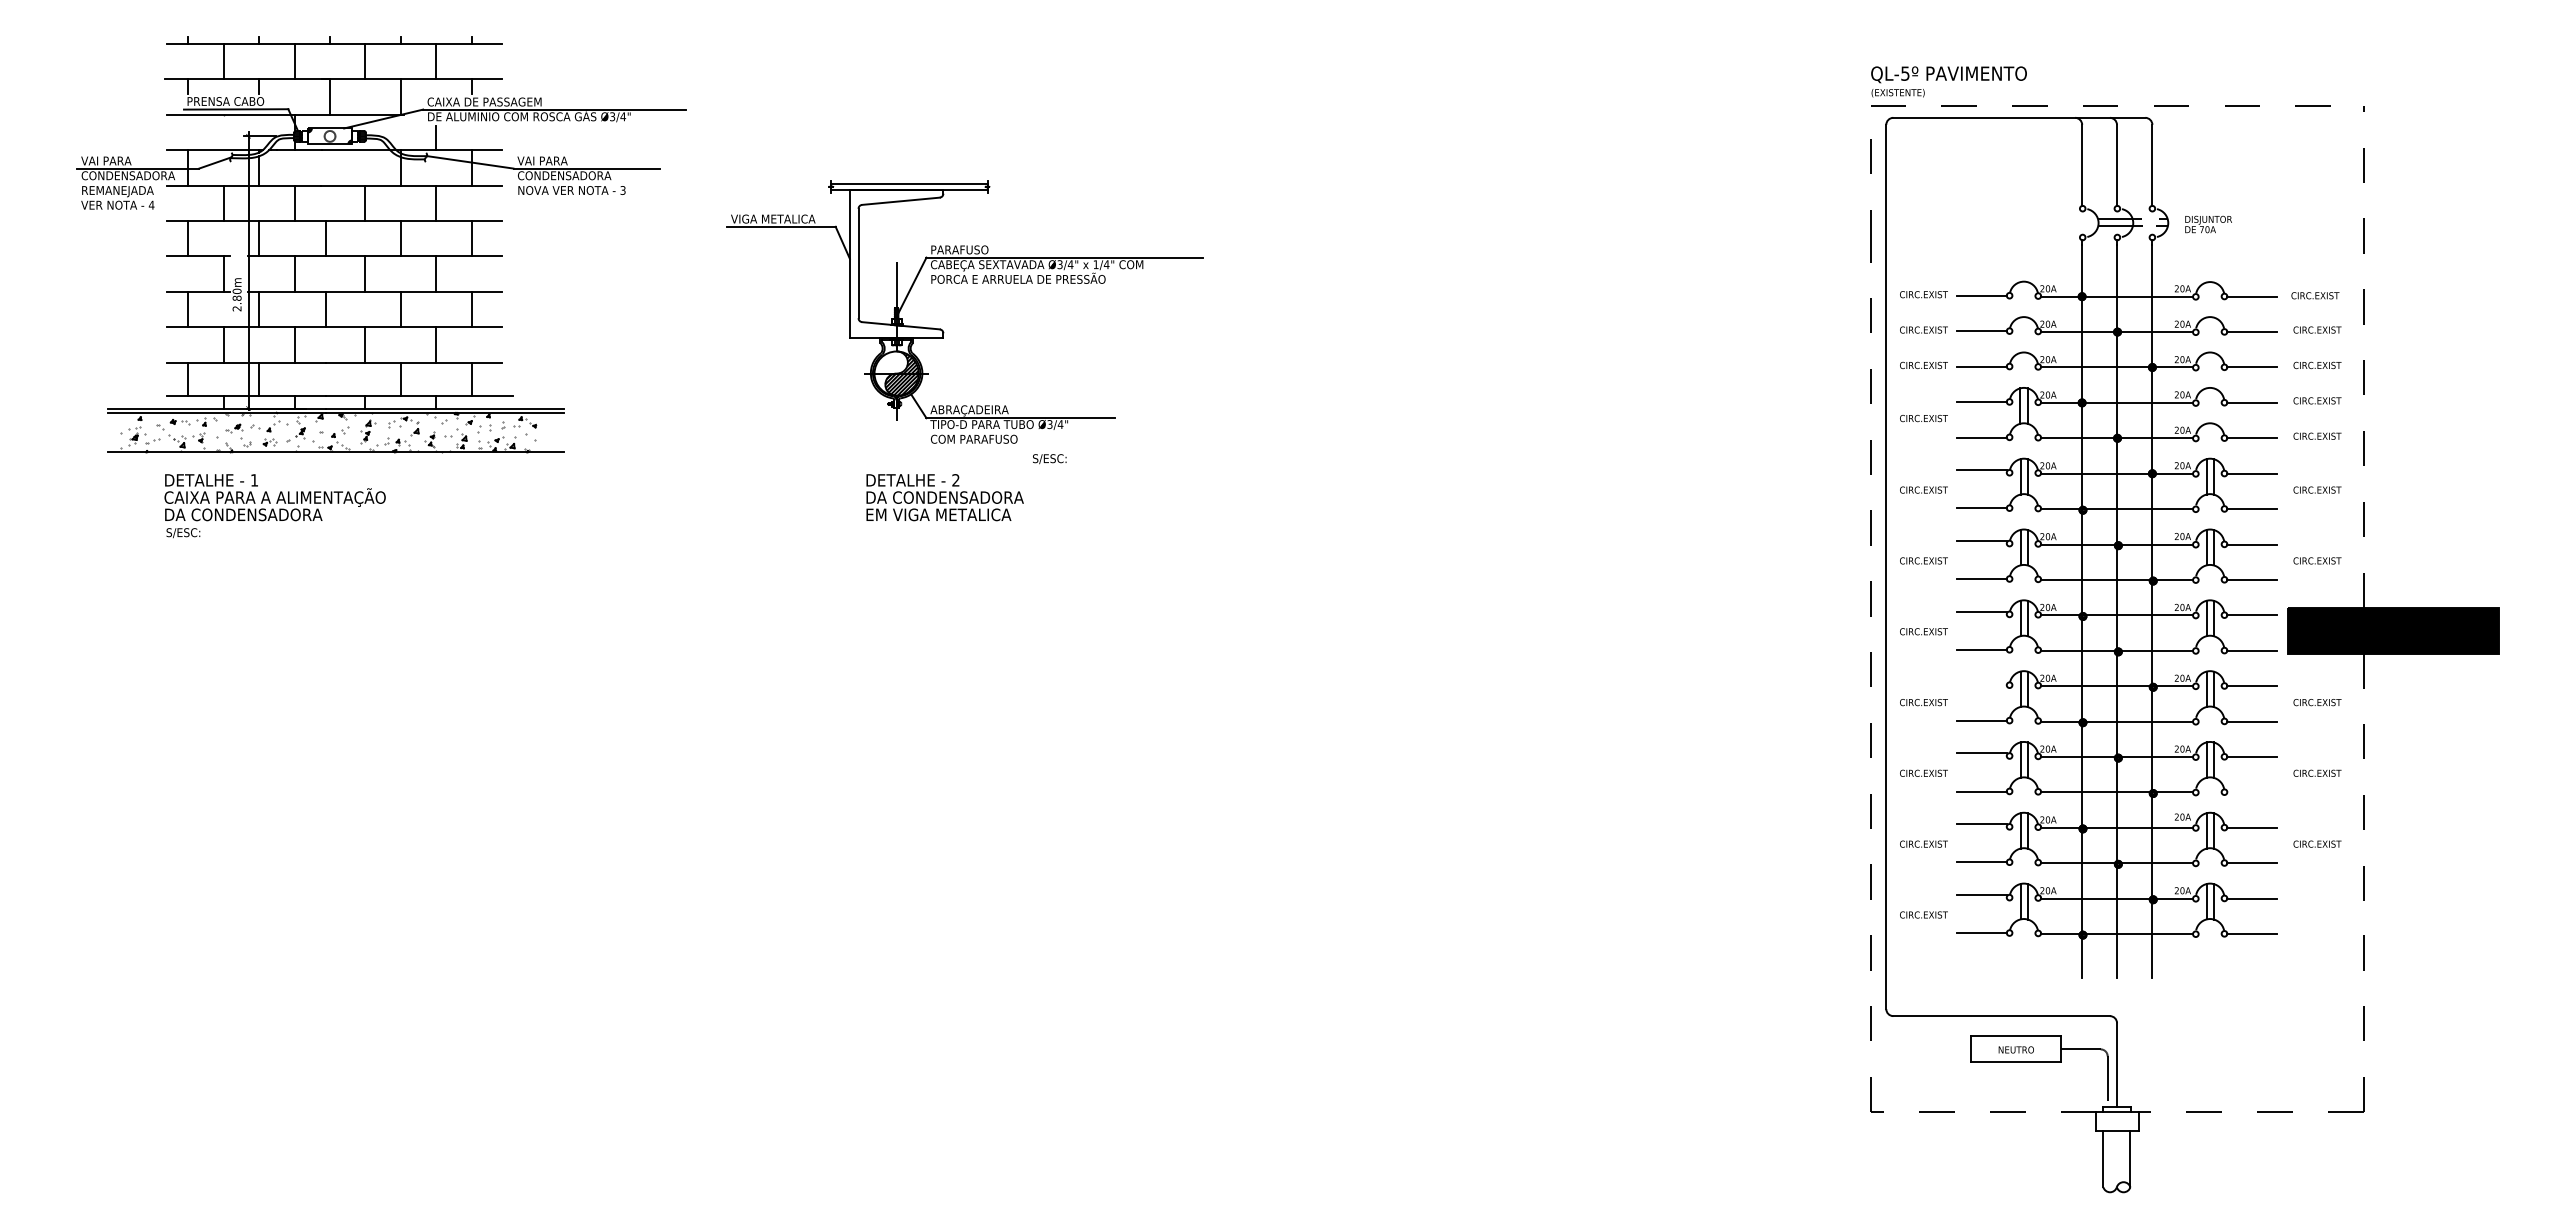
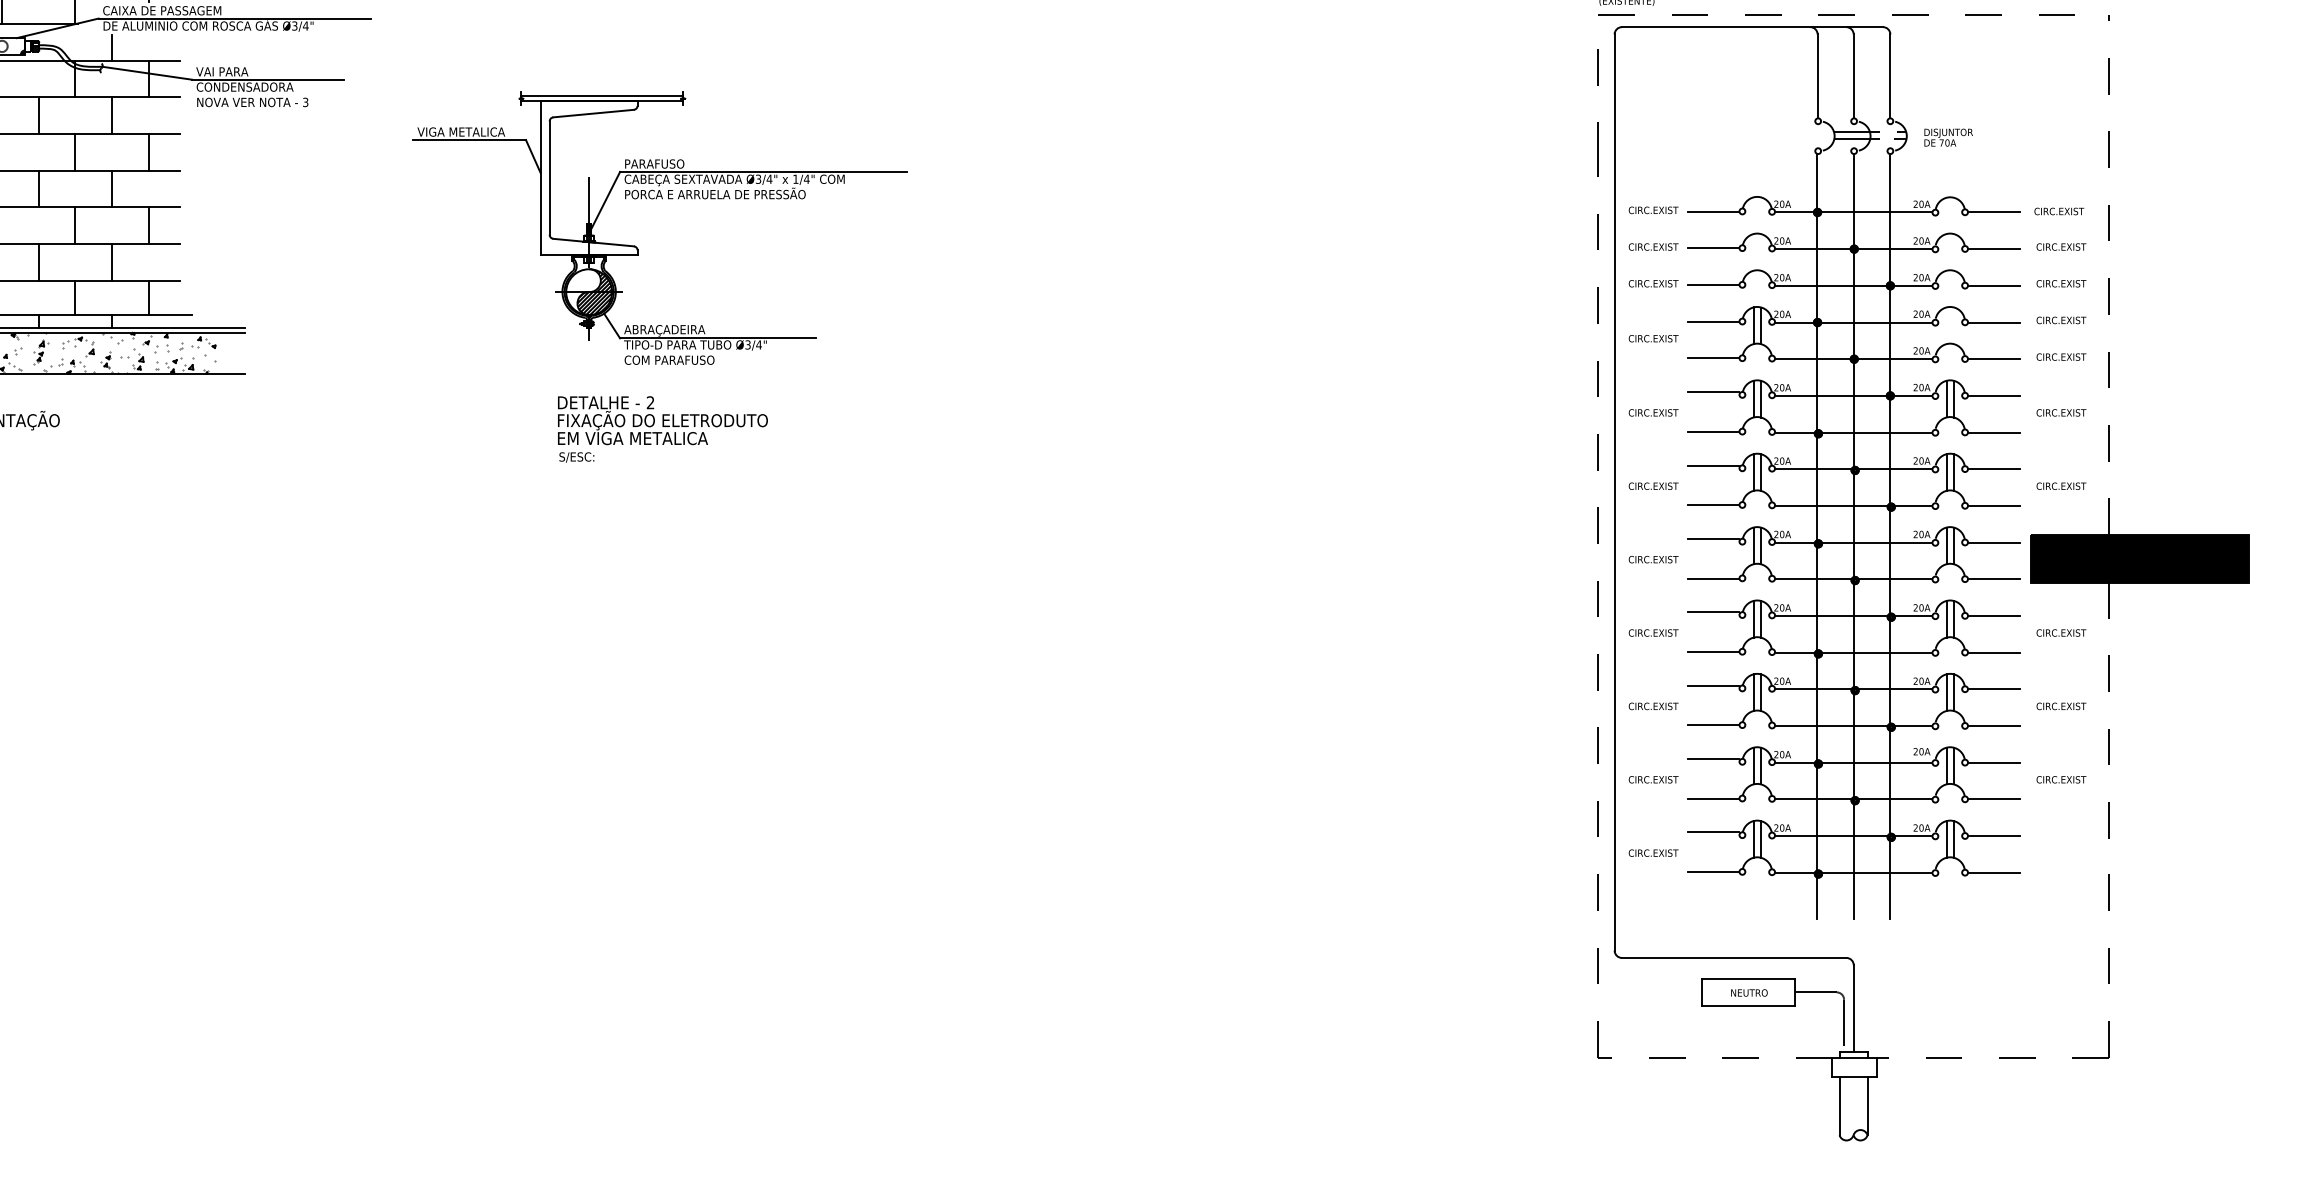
text: (1049, 459) -> (576, 457), moved
text: (968, 497) -> (663, 420), DA CONDENSADORA -> FIXAÇÃO DO ELETRODUTO
line: (1981, 682) -> (1713, 612), added
line: (2252, 792) -> (1994, 726), added

